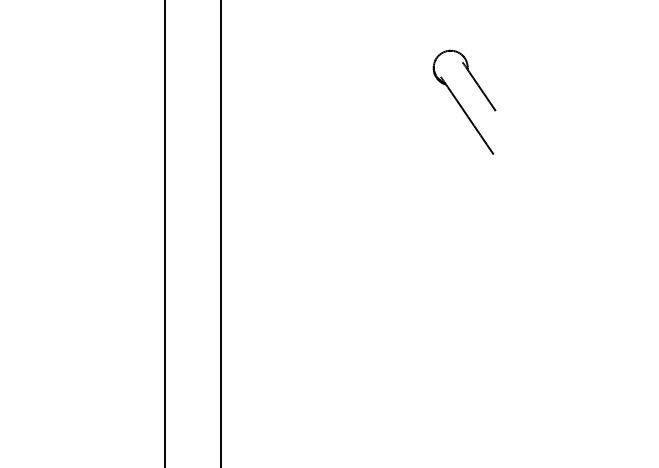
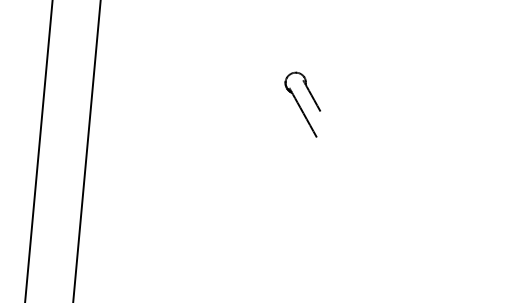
part: (464, 101) -> (302, 103), size x0.7

